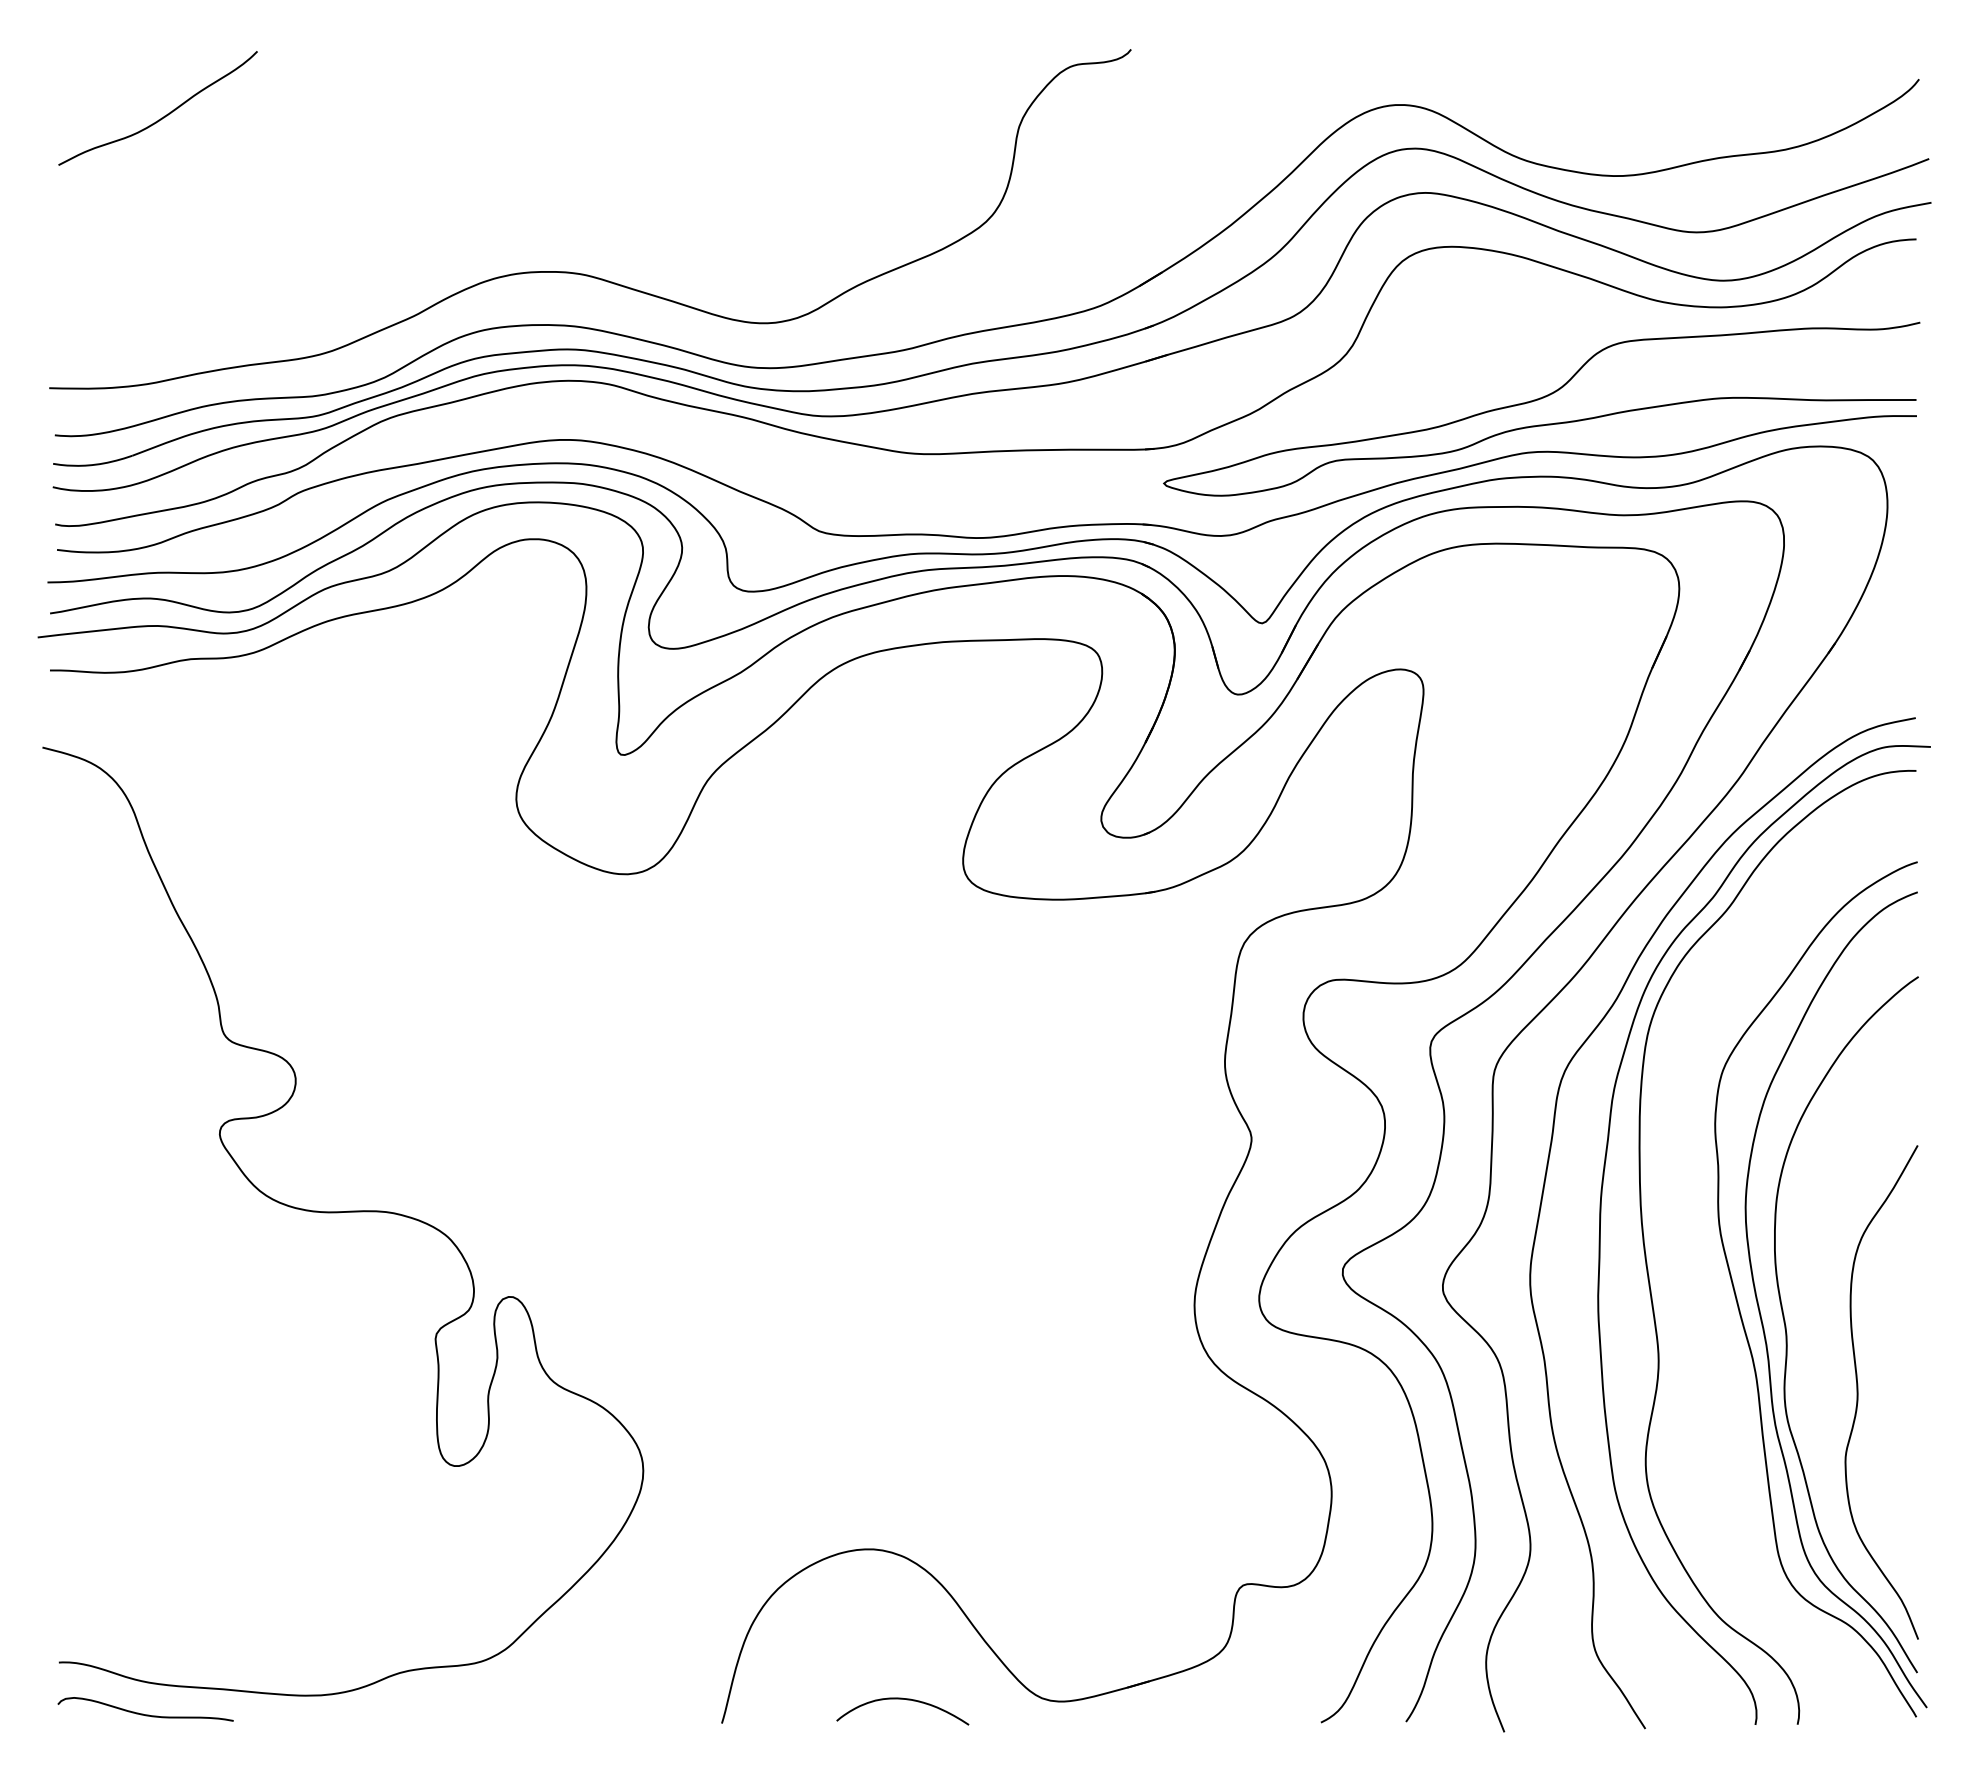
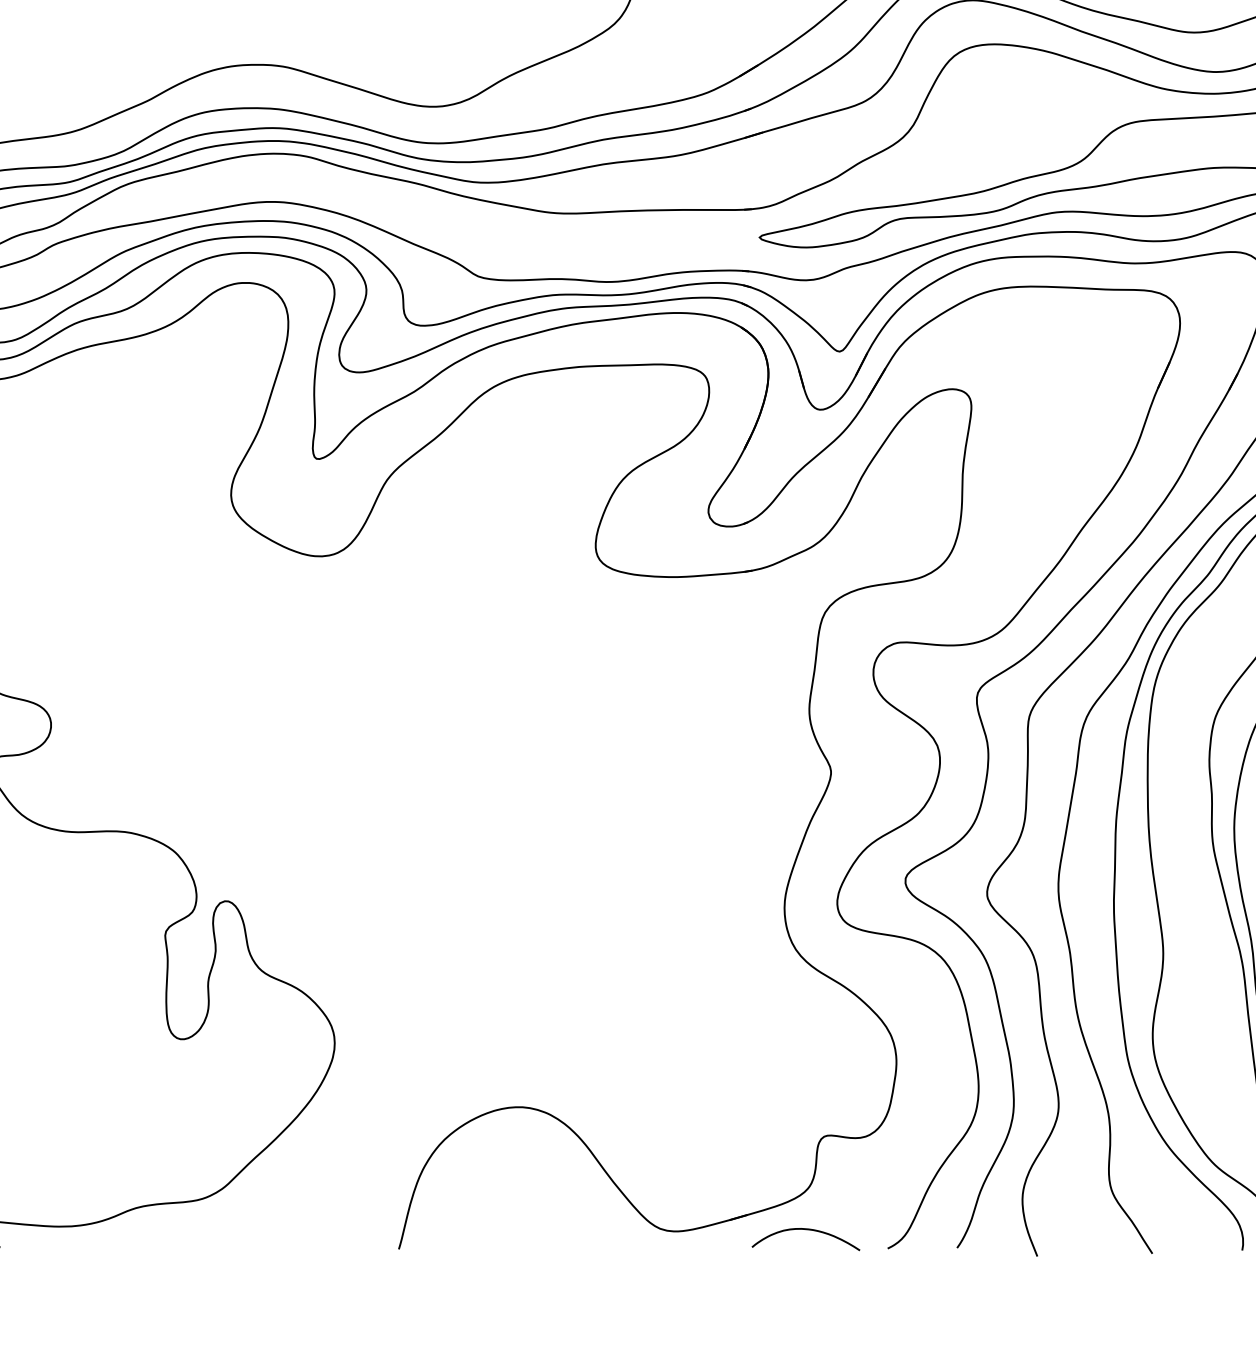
curve: (906, 1700) -> (808, 1230), moved

